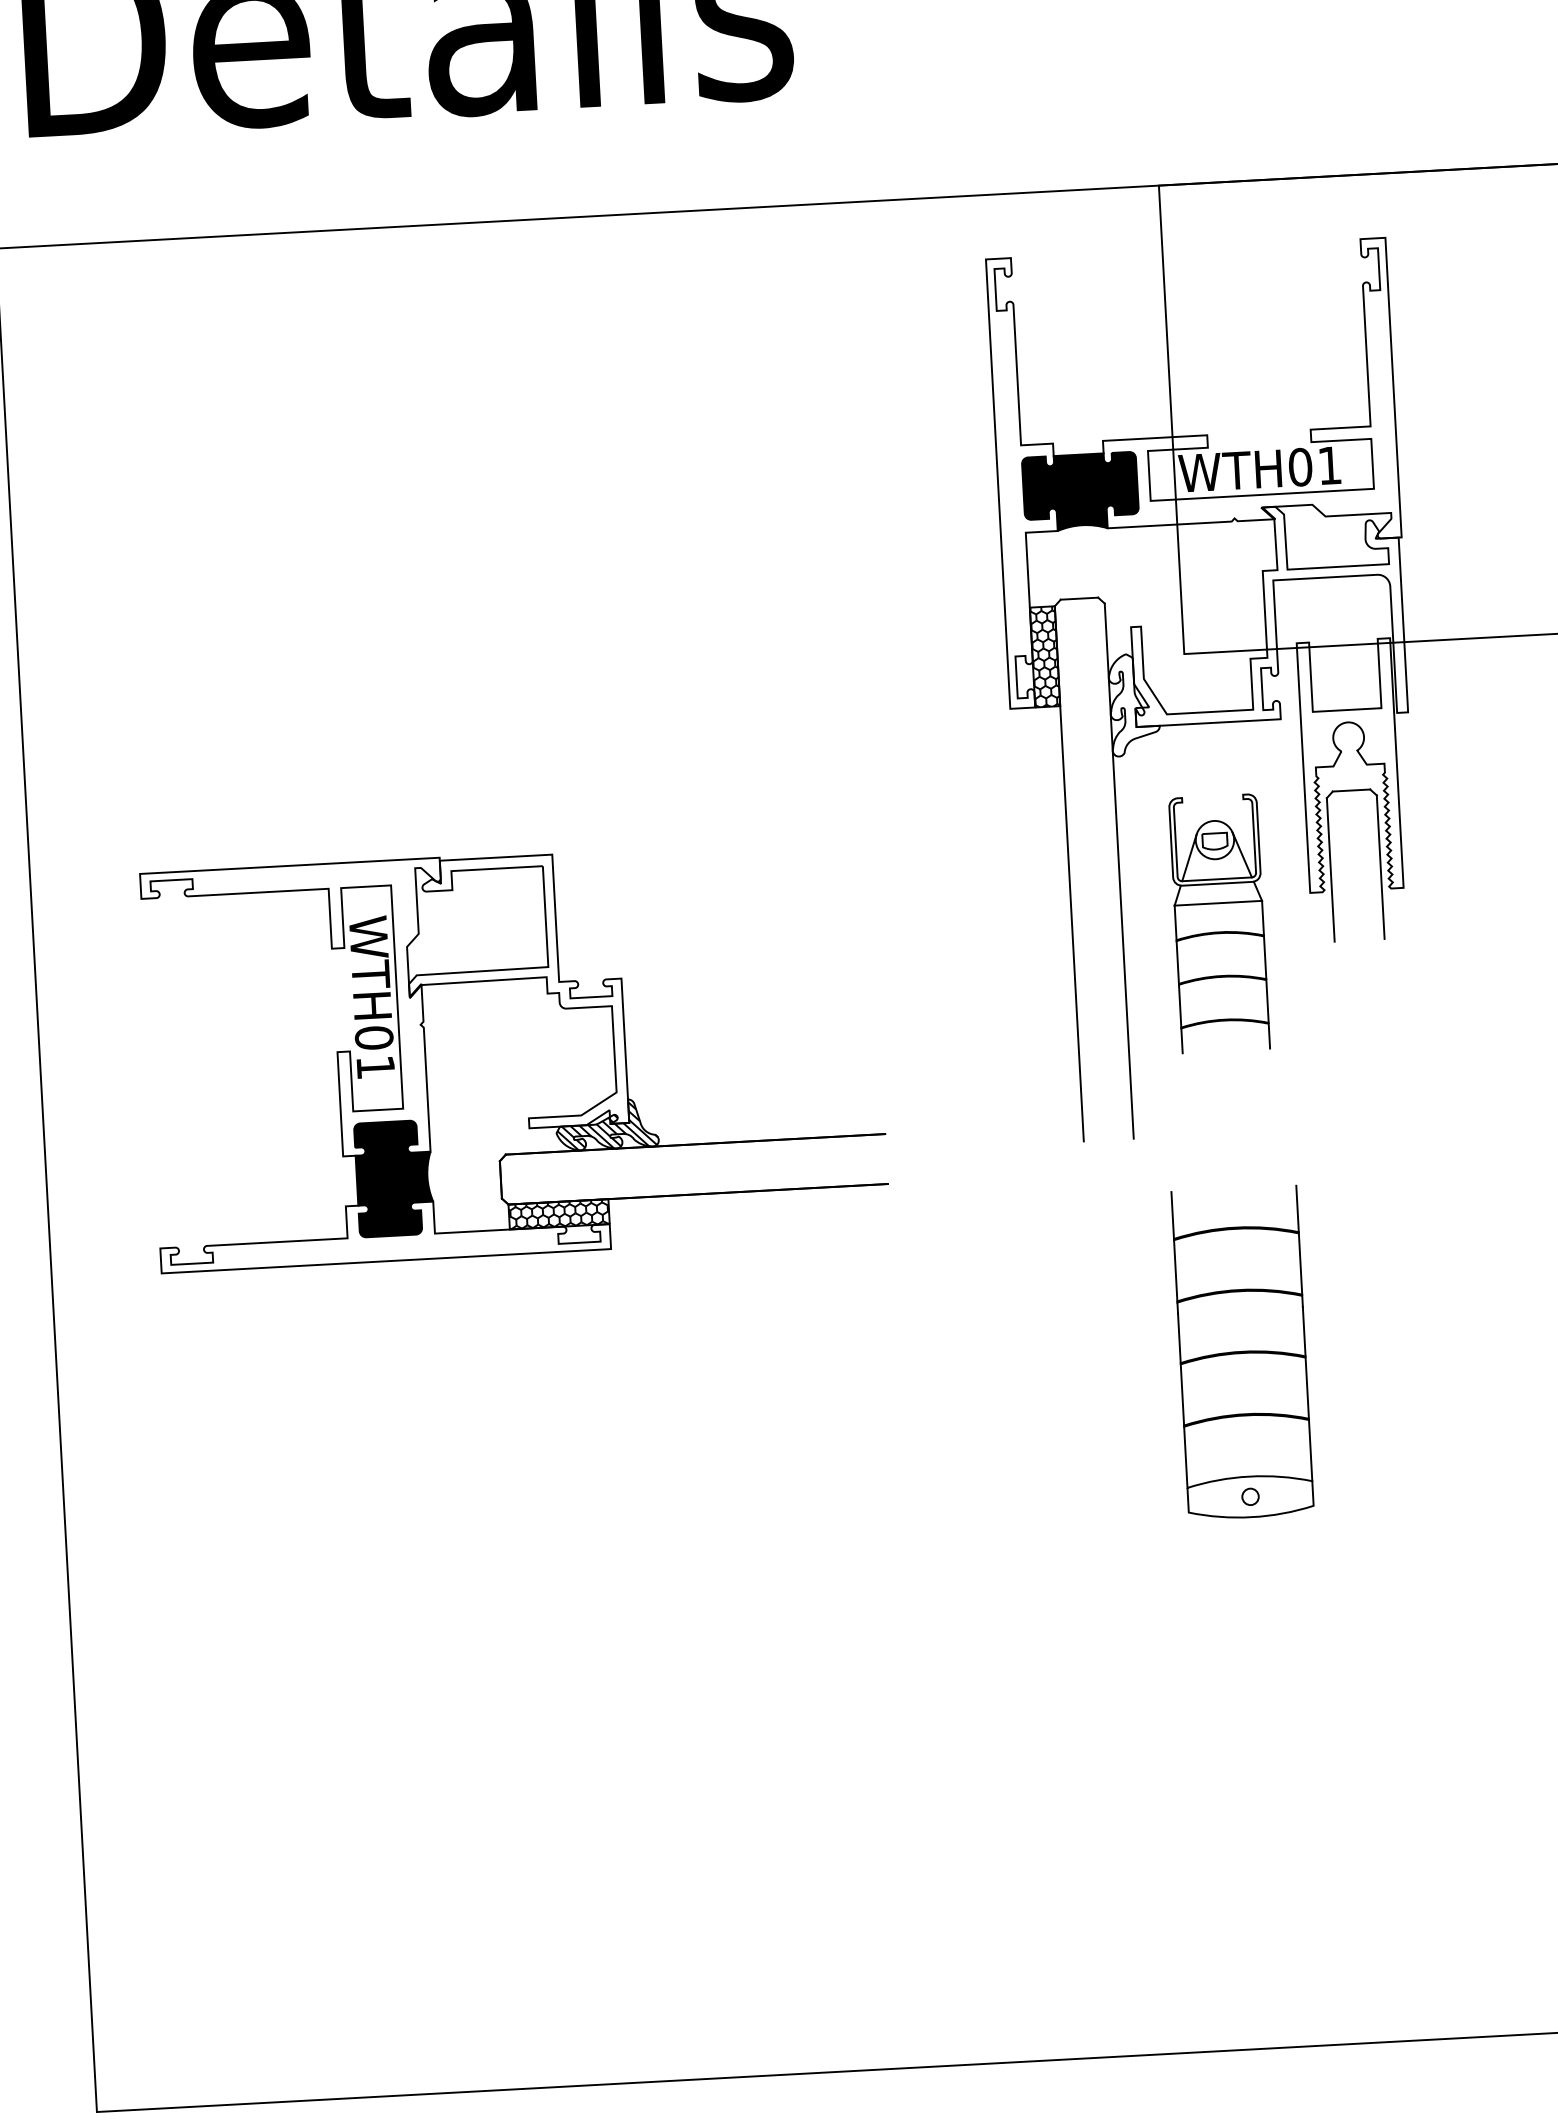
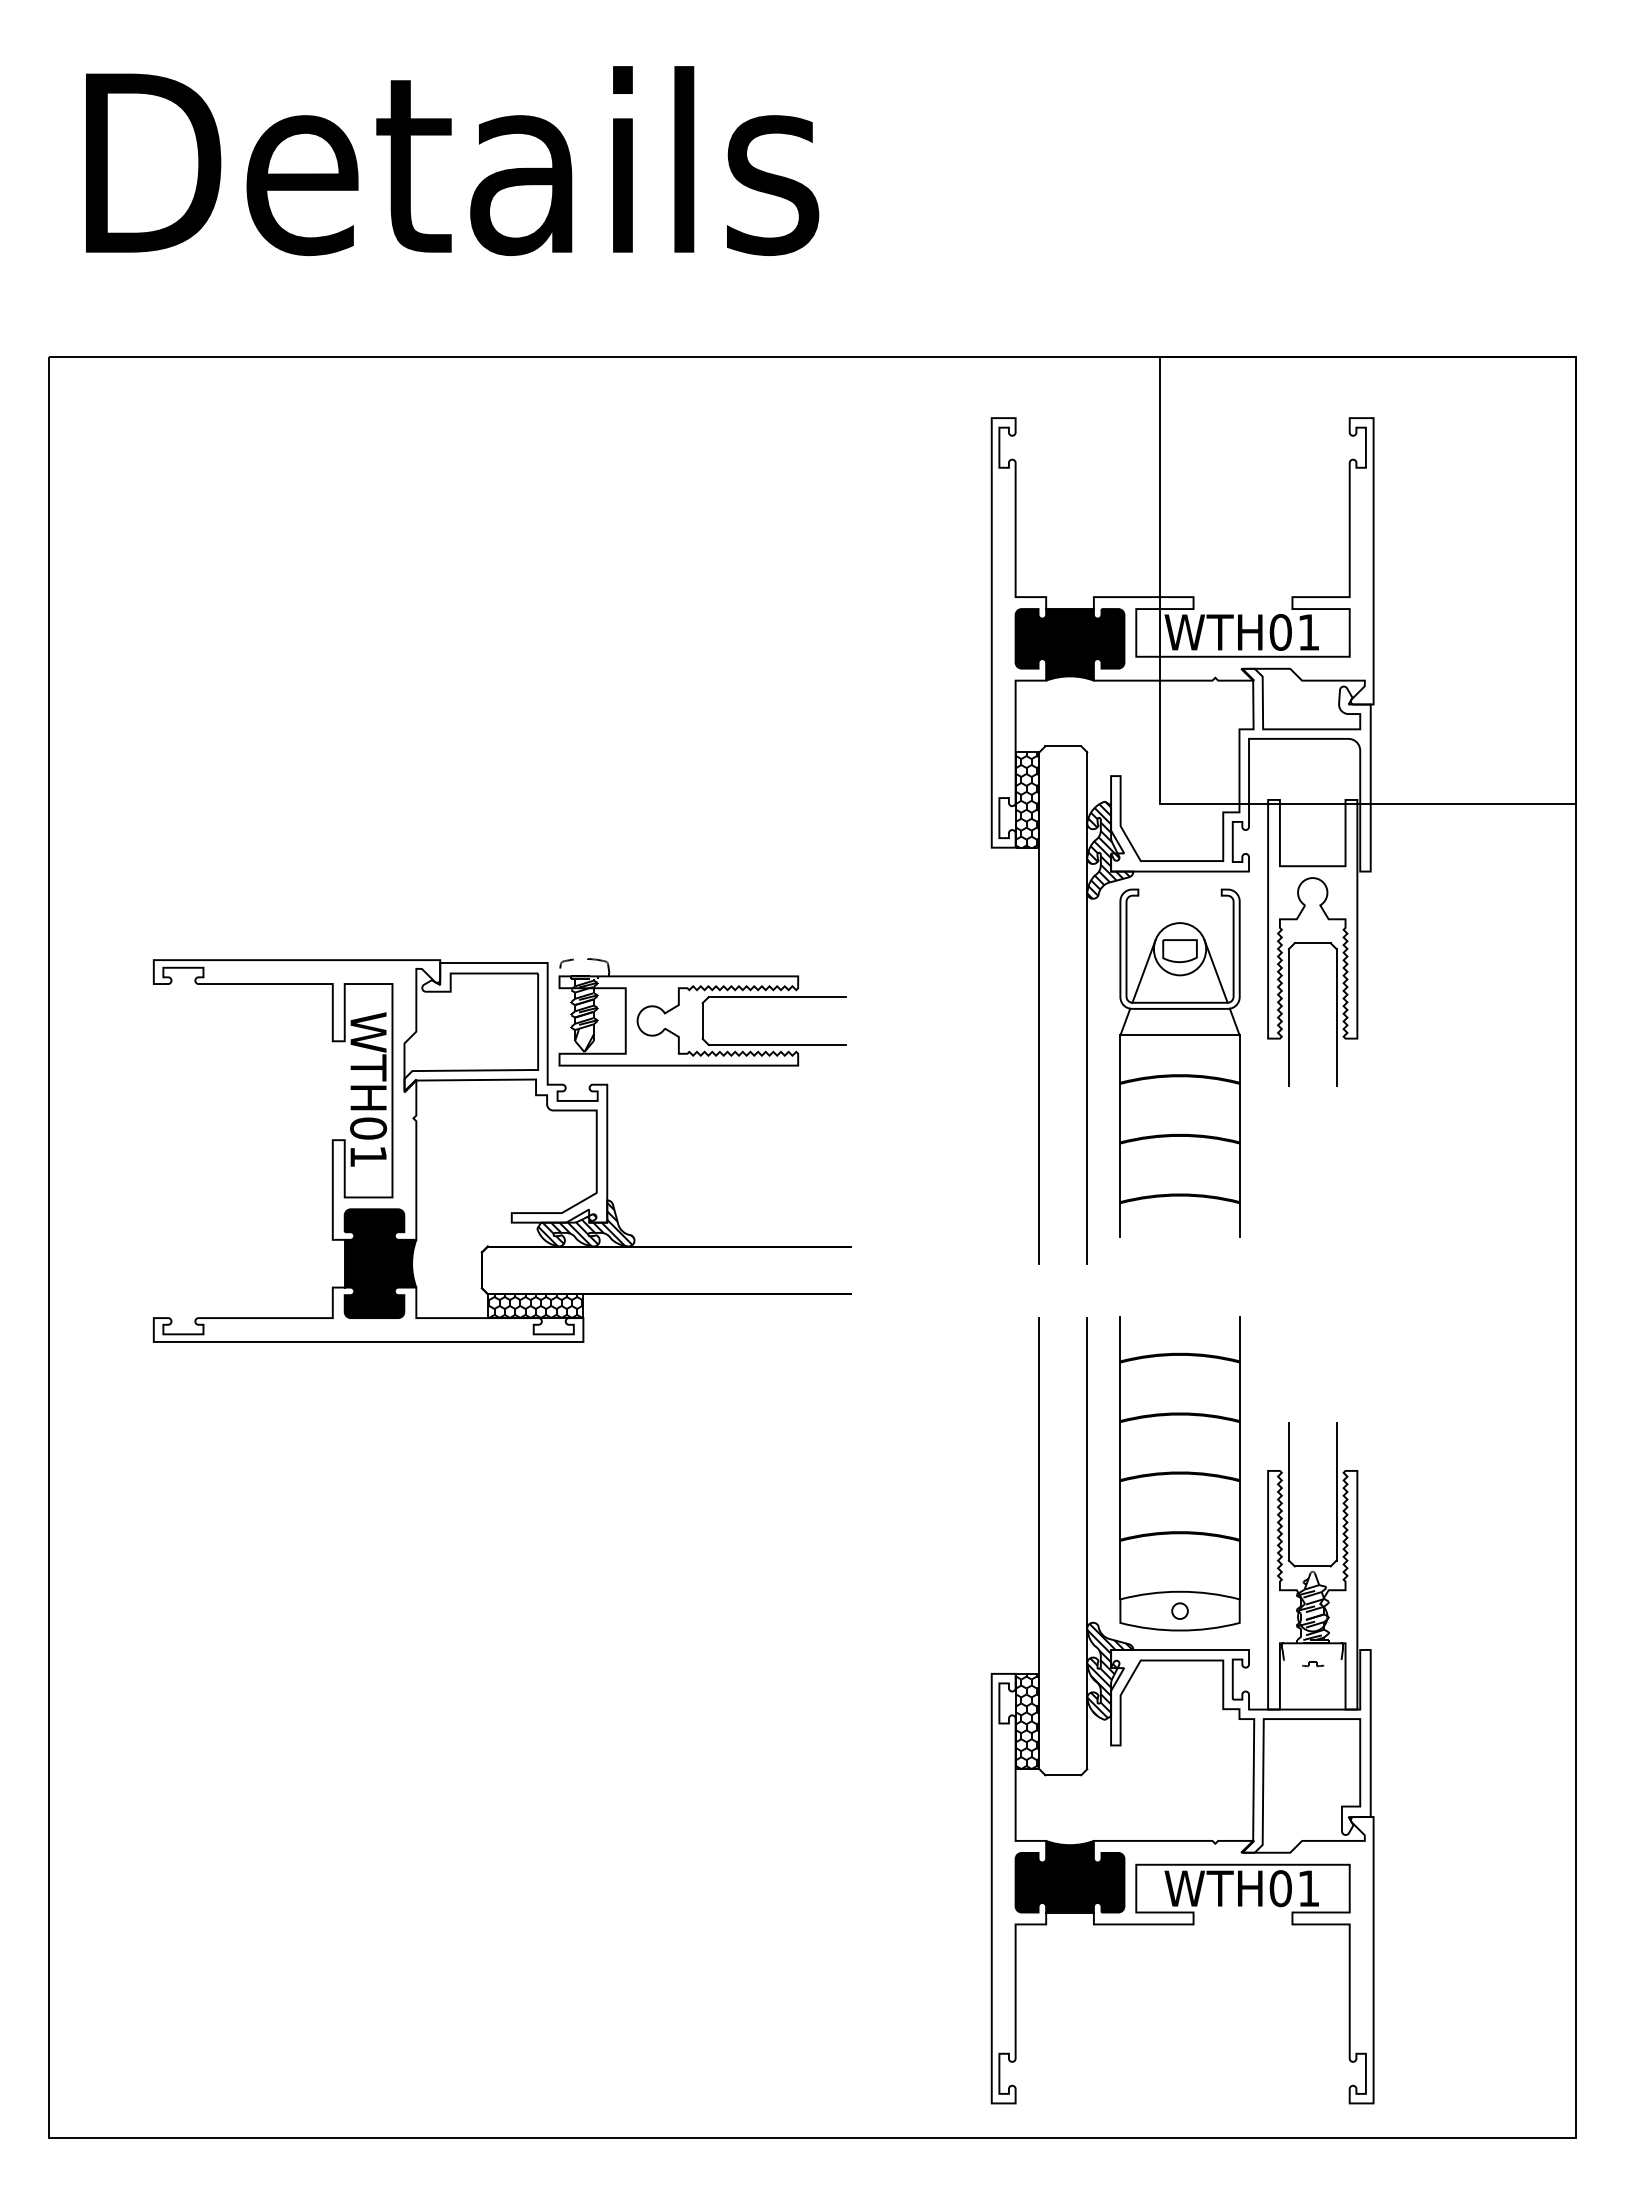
hatch: (1134, 705) -> (1110, 850), added
part: (717, 897) -> (702, 1012), added
part: (1218, 922) -> (1179, 1062), size x1.43
part: (1258, 1600) -> (1182, 1710), added

